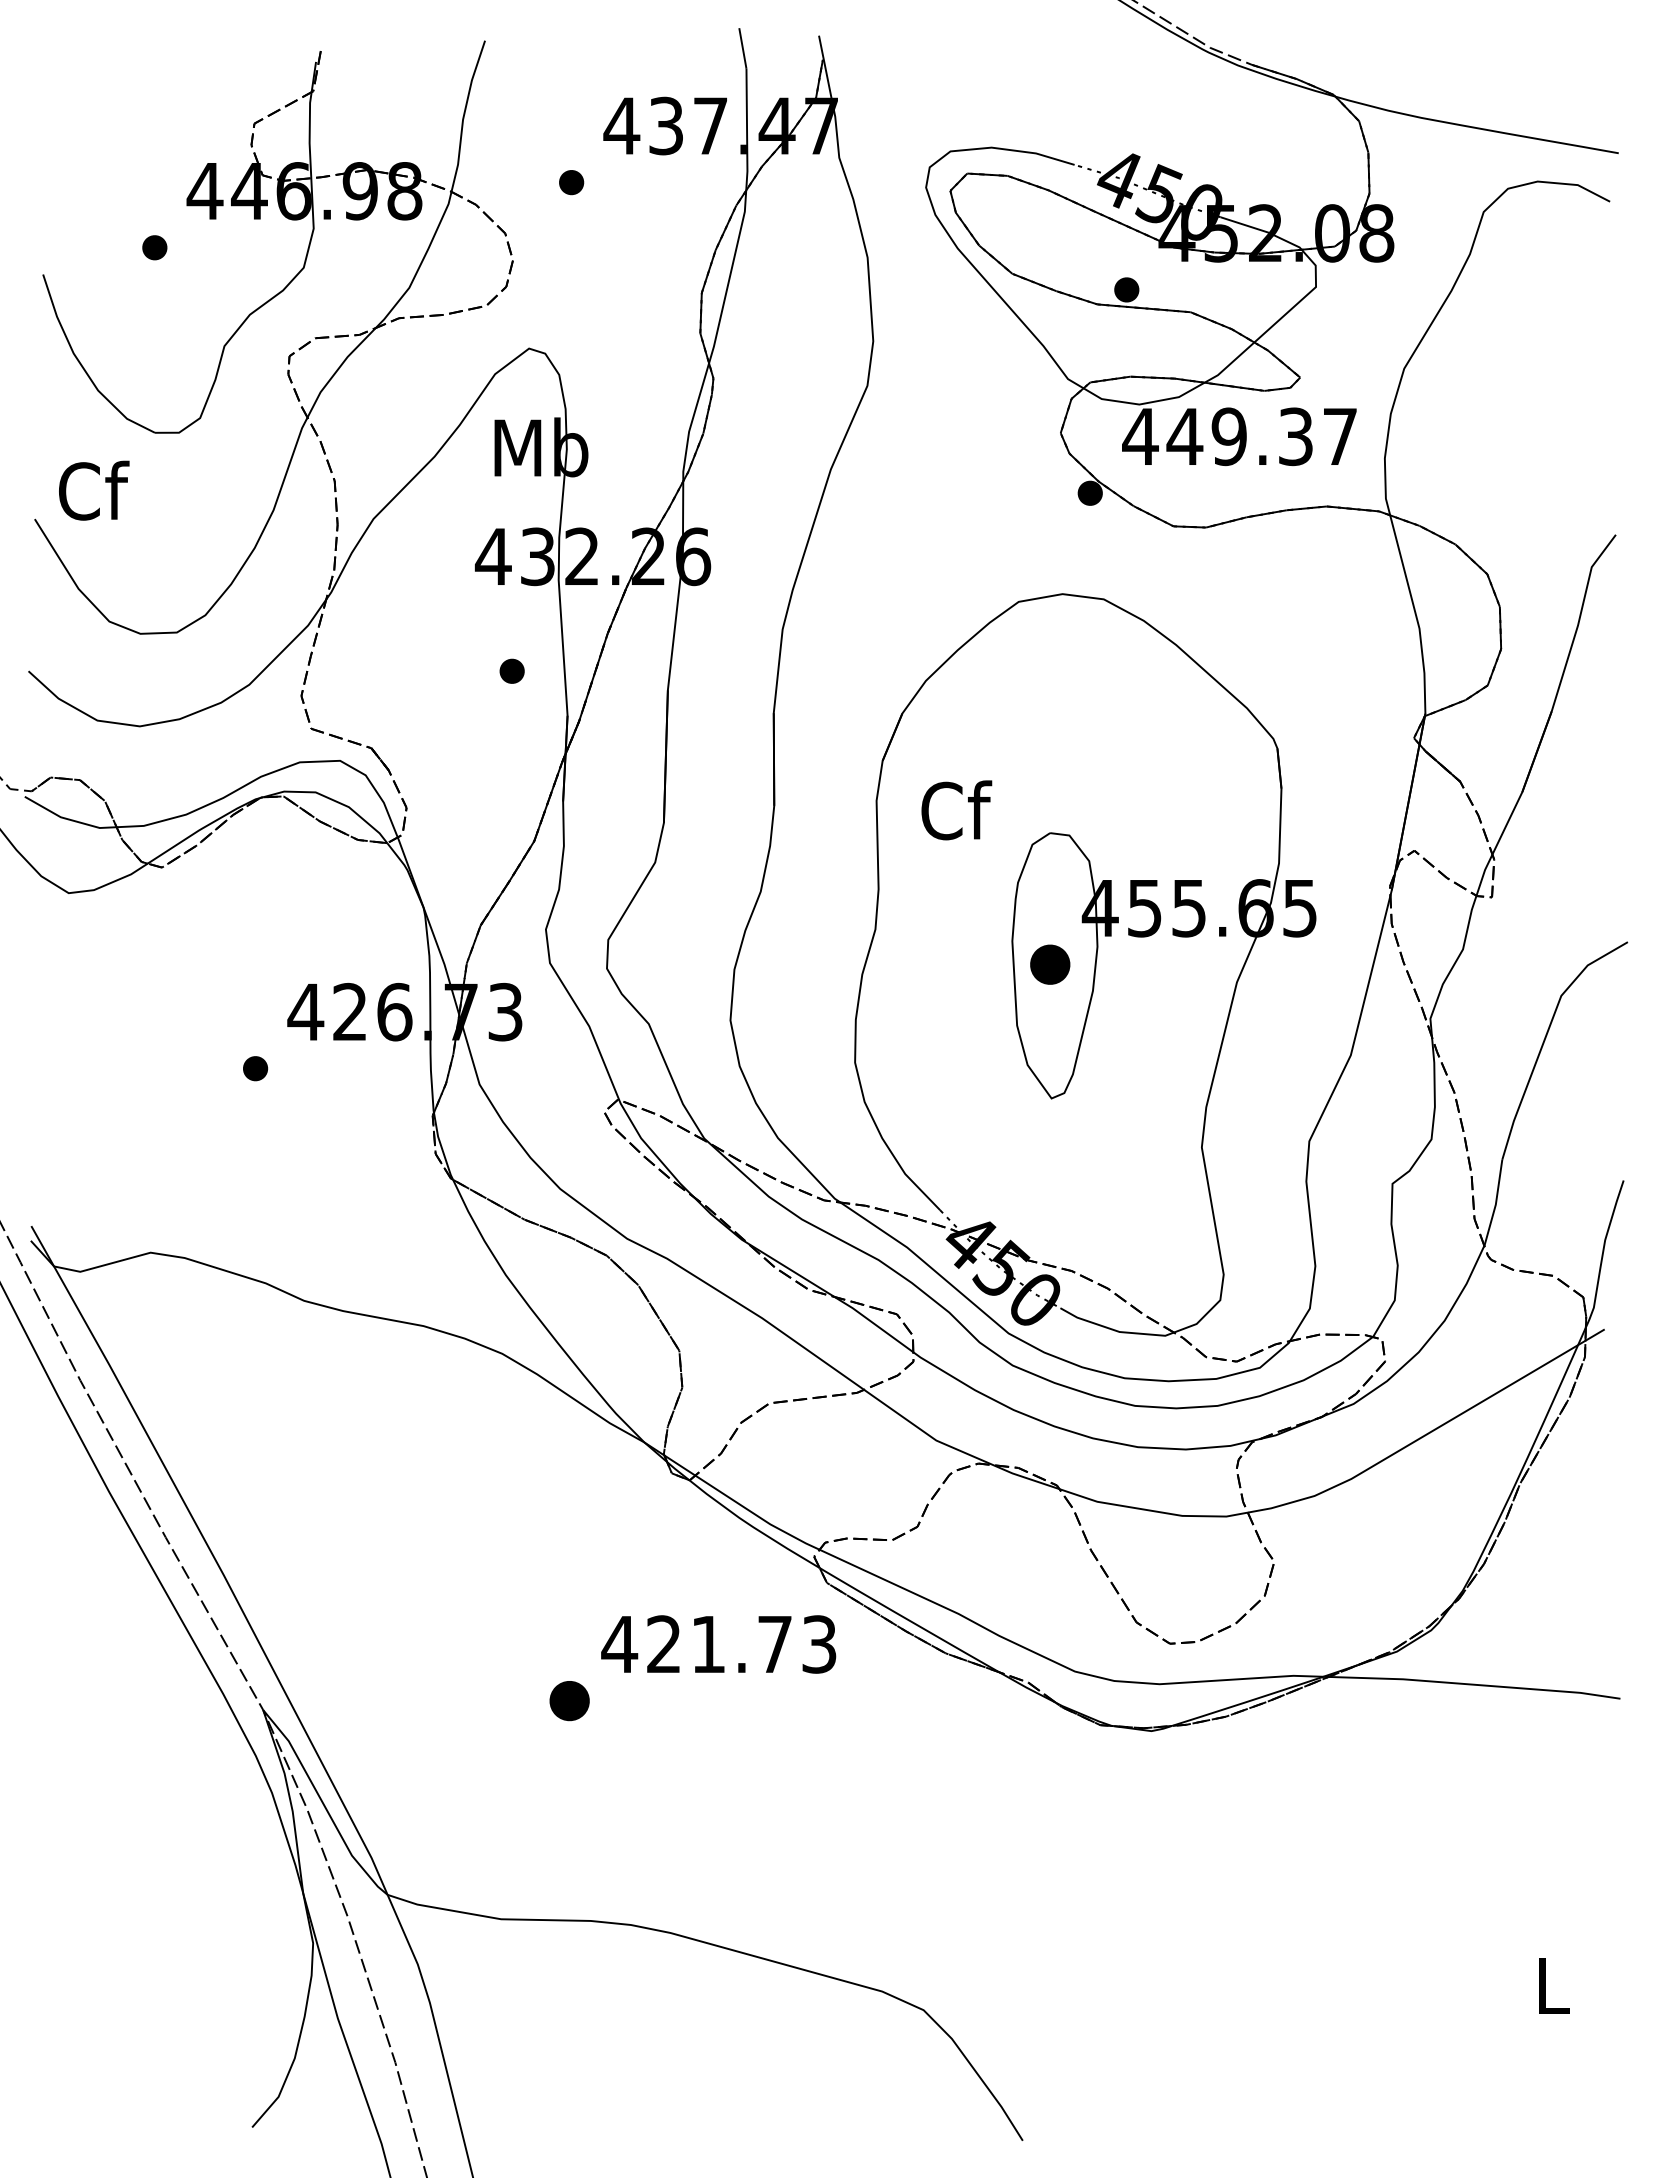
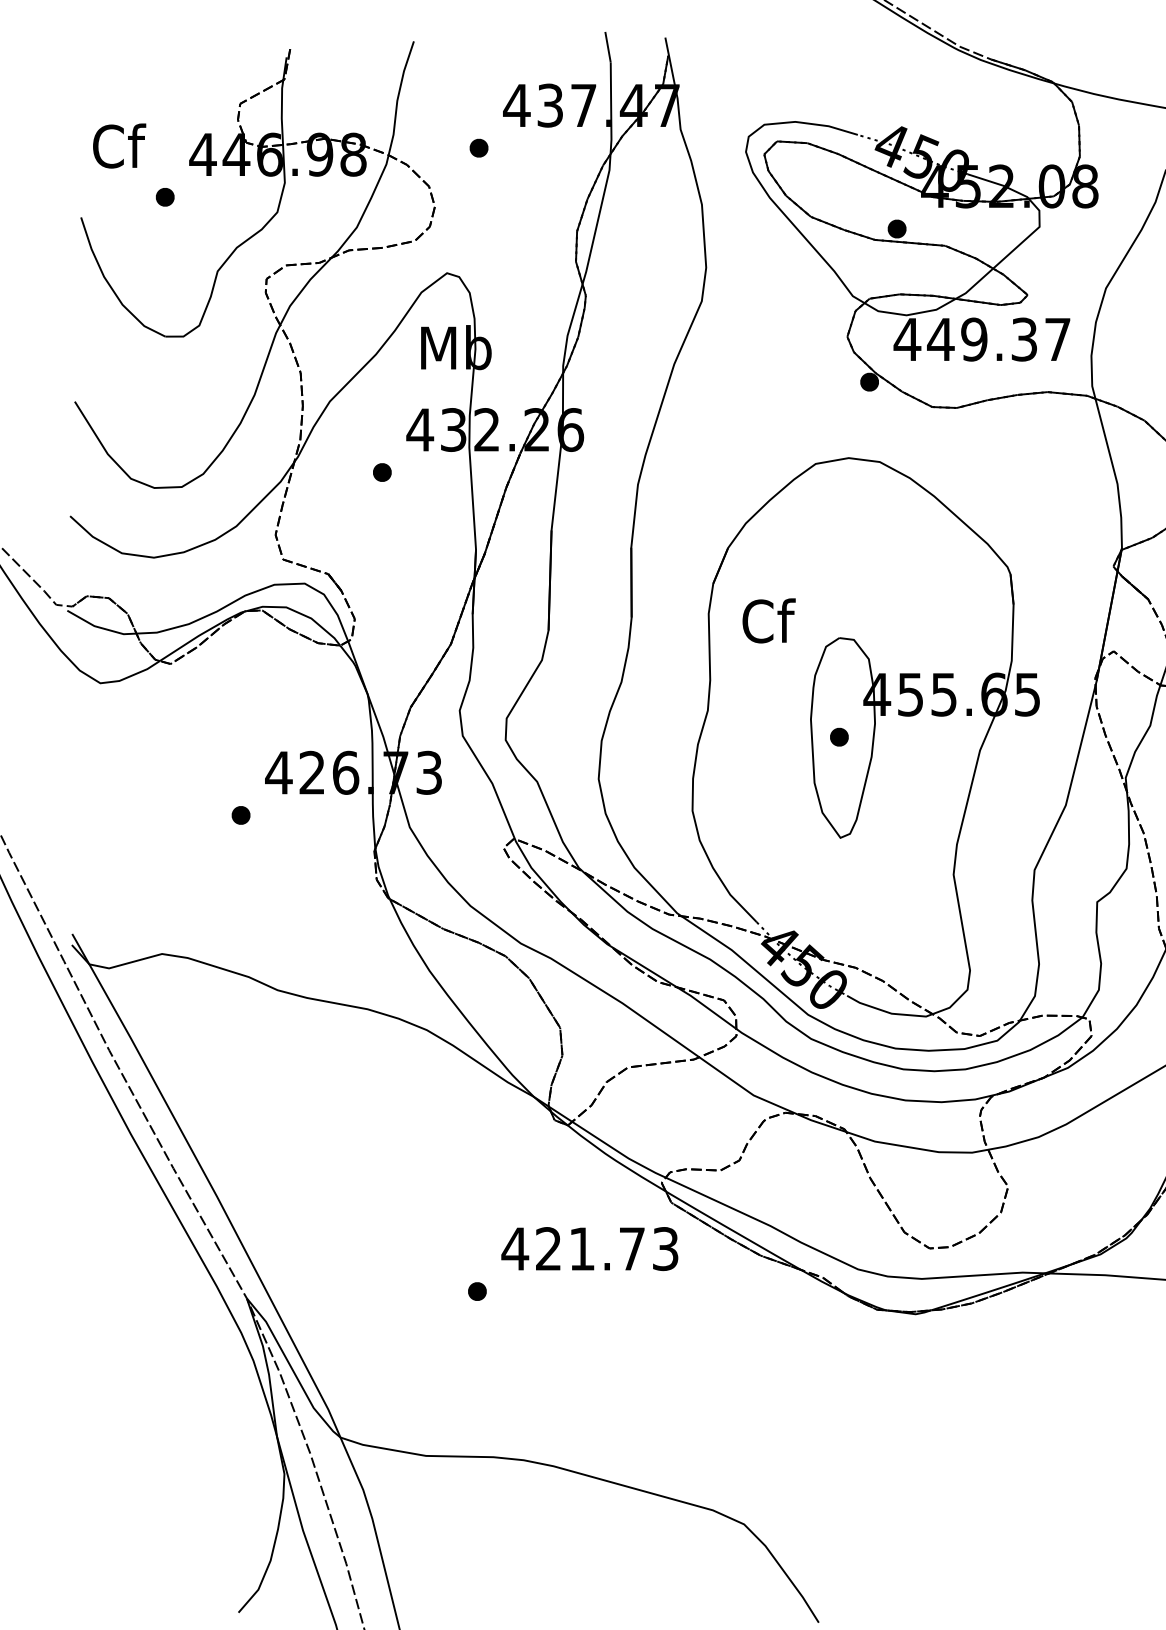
text: (94, 490) -> (119, 145), moved
part: (511, 670) -> (381, 471), moved
part: (1049, 964) -> (838, 736), size x0.62
part: (568, 1700) -> (476, 1291), size x0.62

